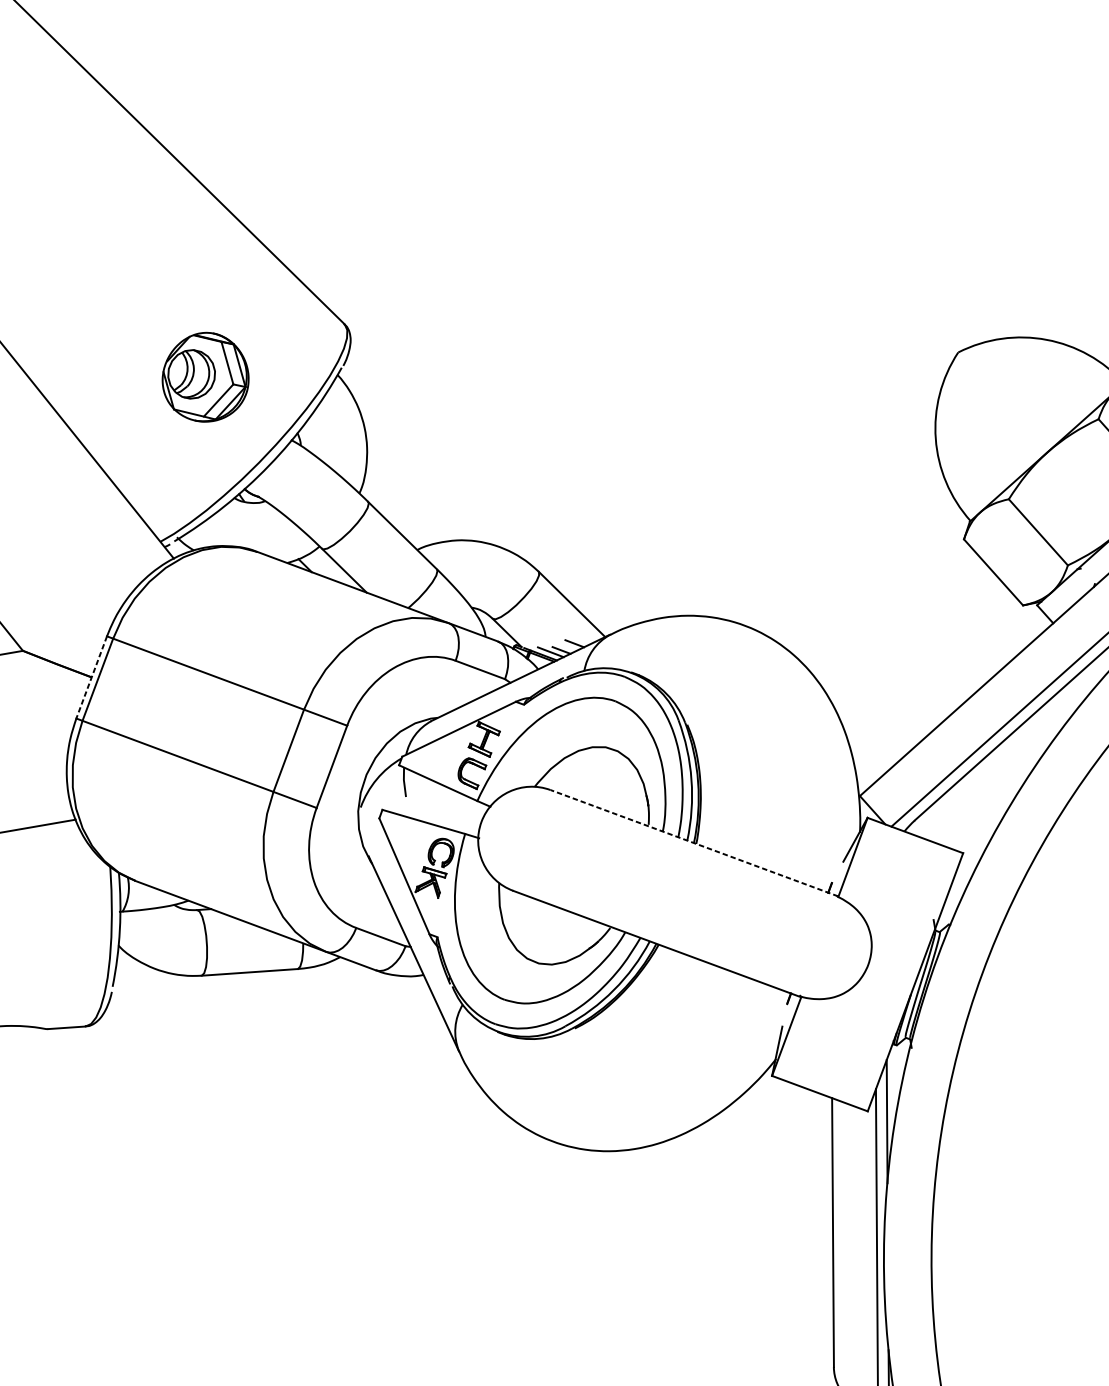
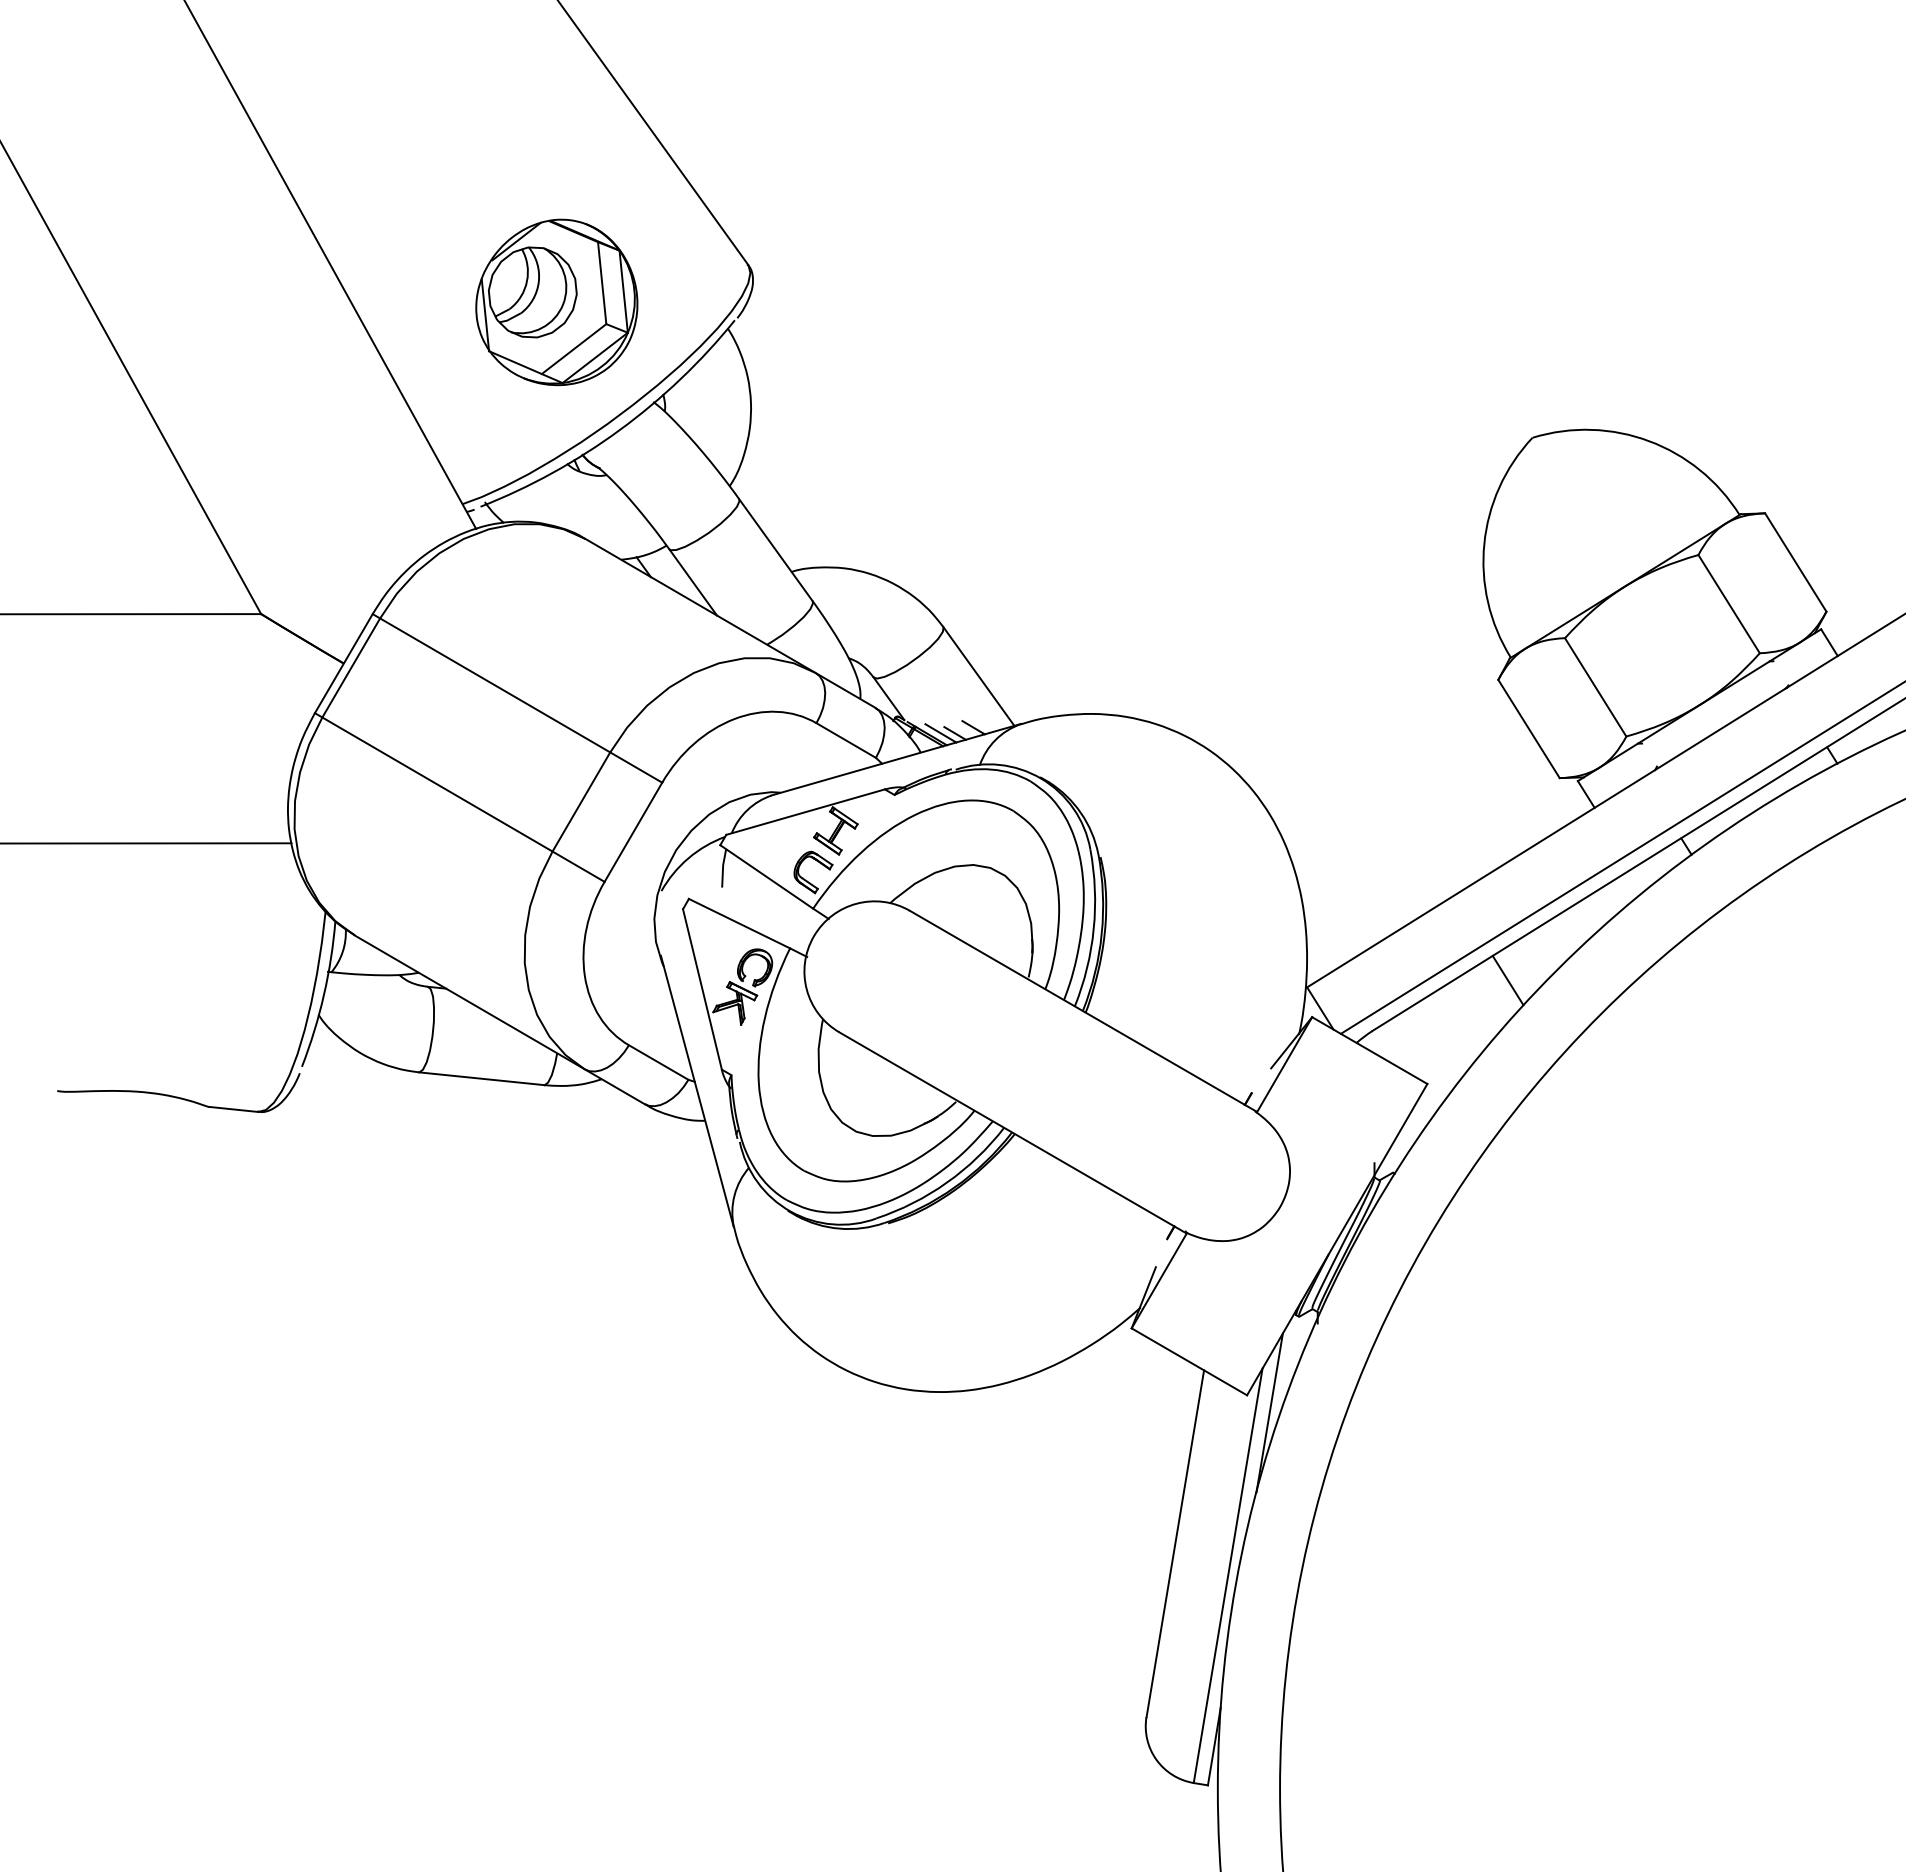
part: (204, 377) -> (556, 302), size x1.43
line: (91, 678) -> (343, 664), dashed -> solid
line: (1010, 764) -> (1507, 980), added
line: (693, 843) -> (1082, 1011), dashed -> solid

